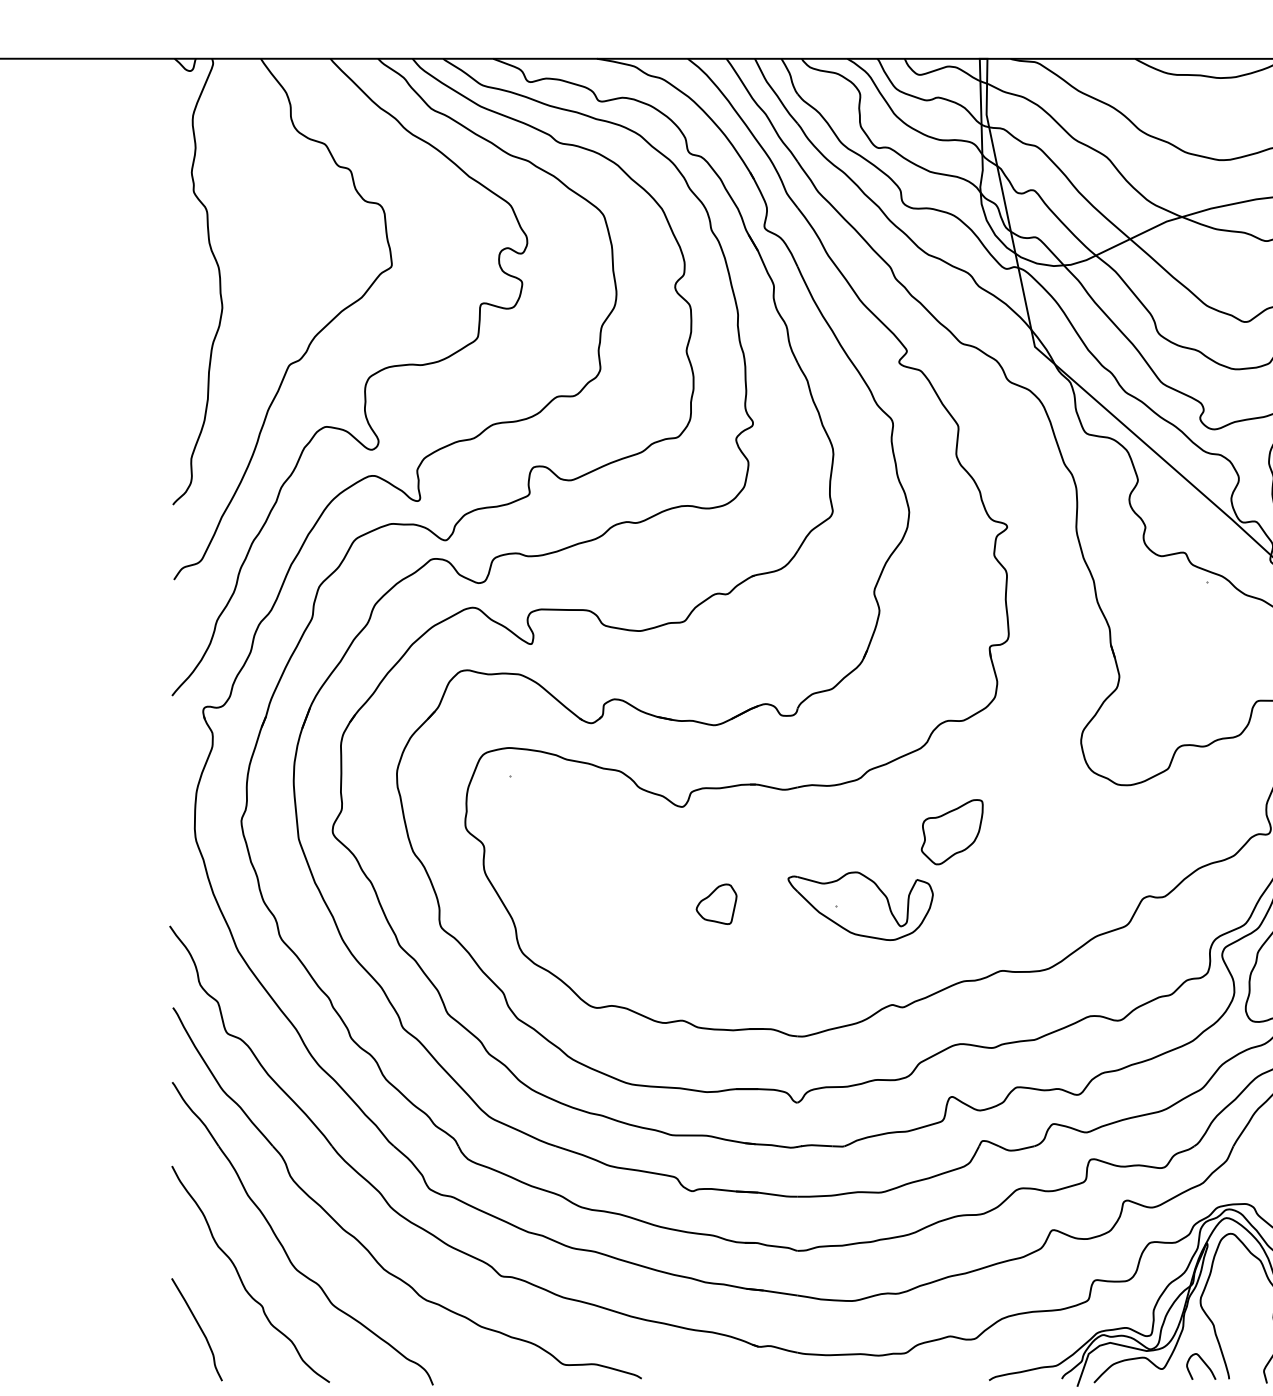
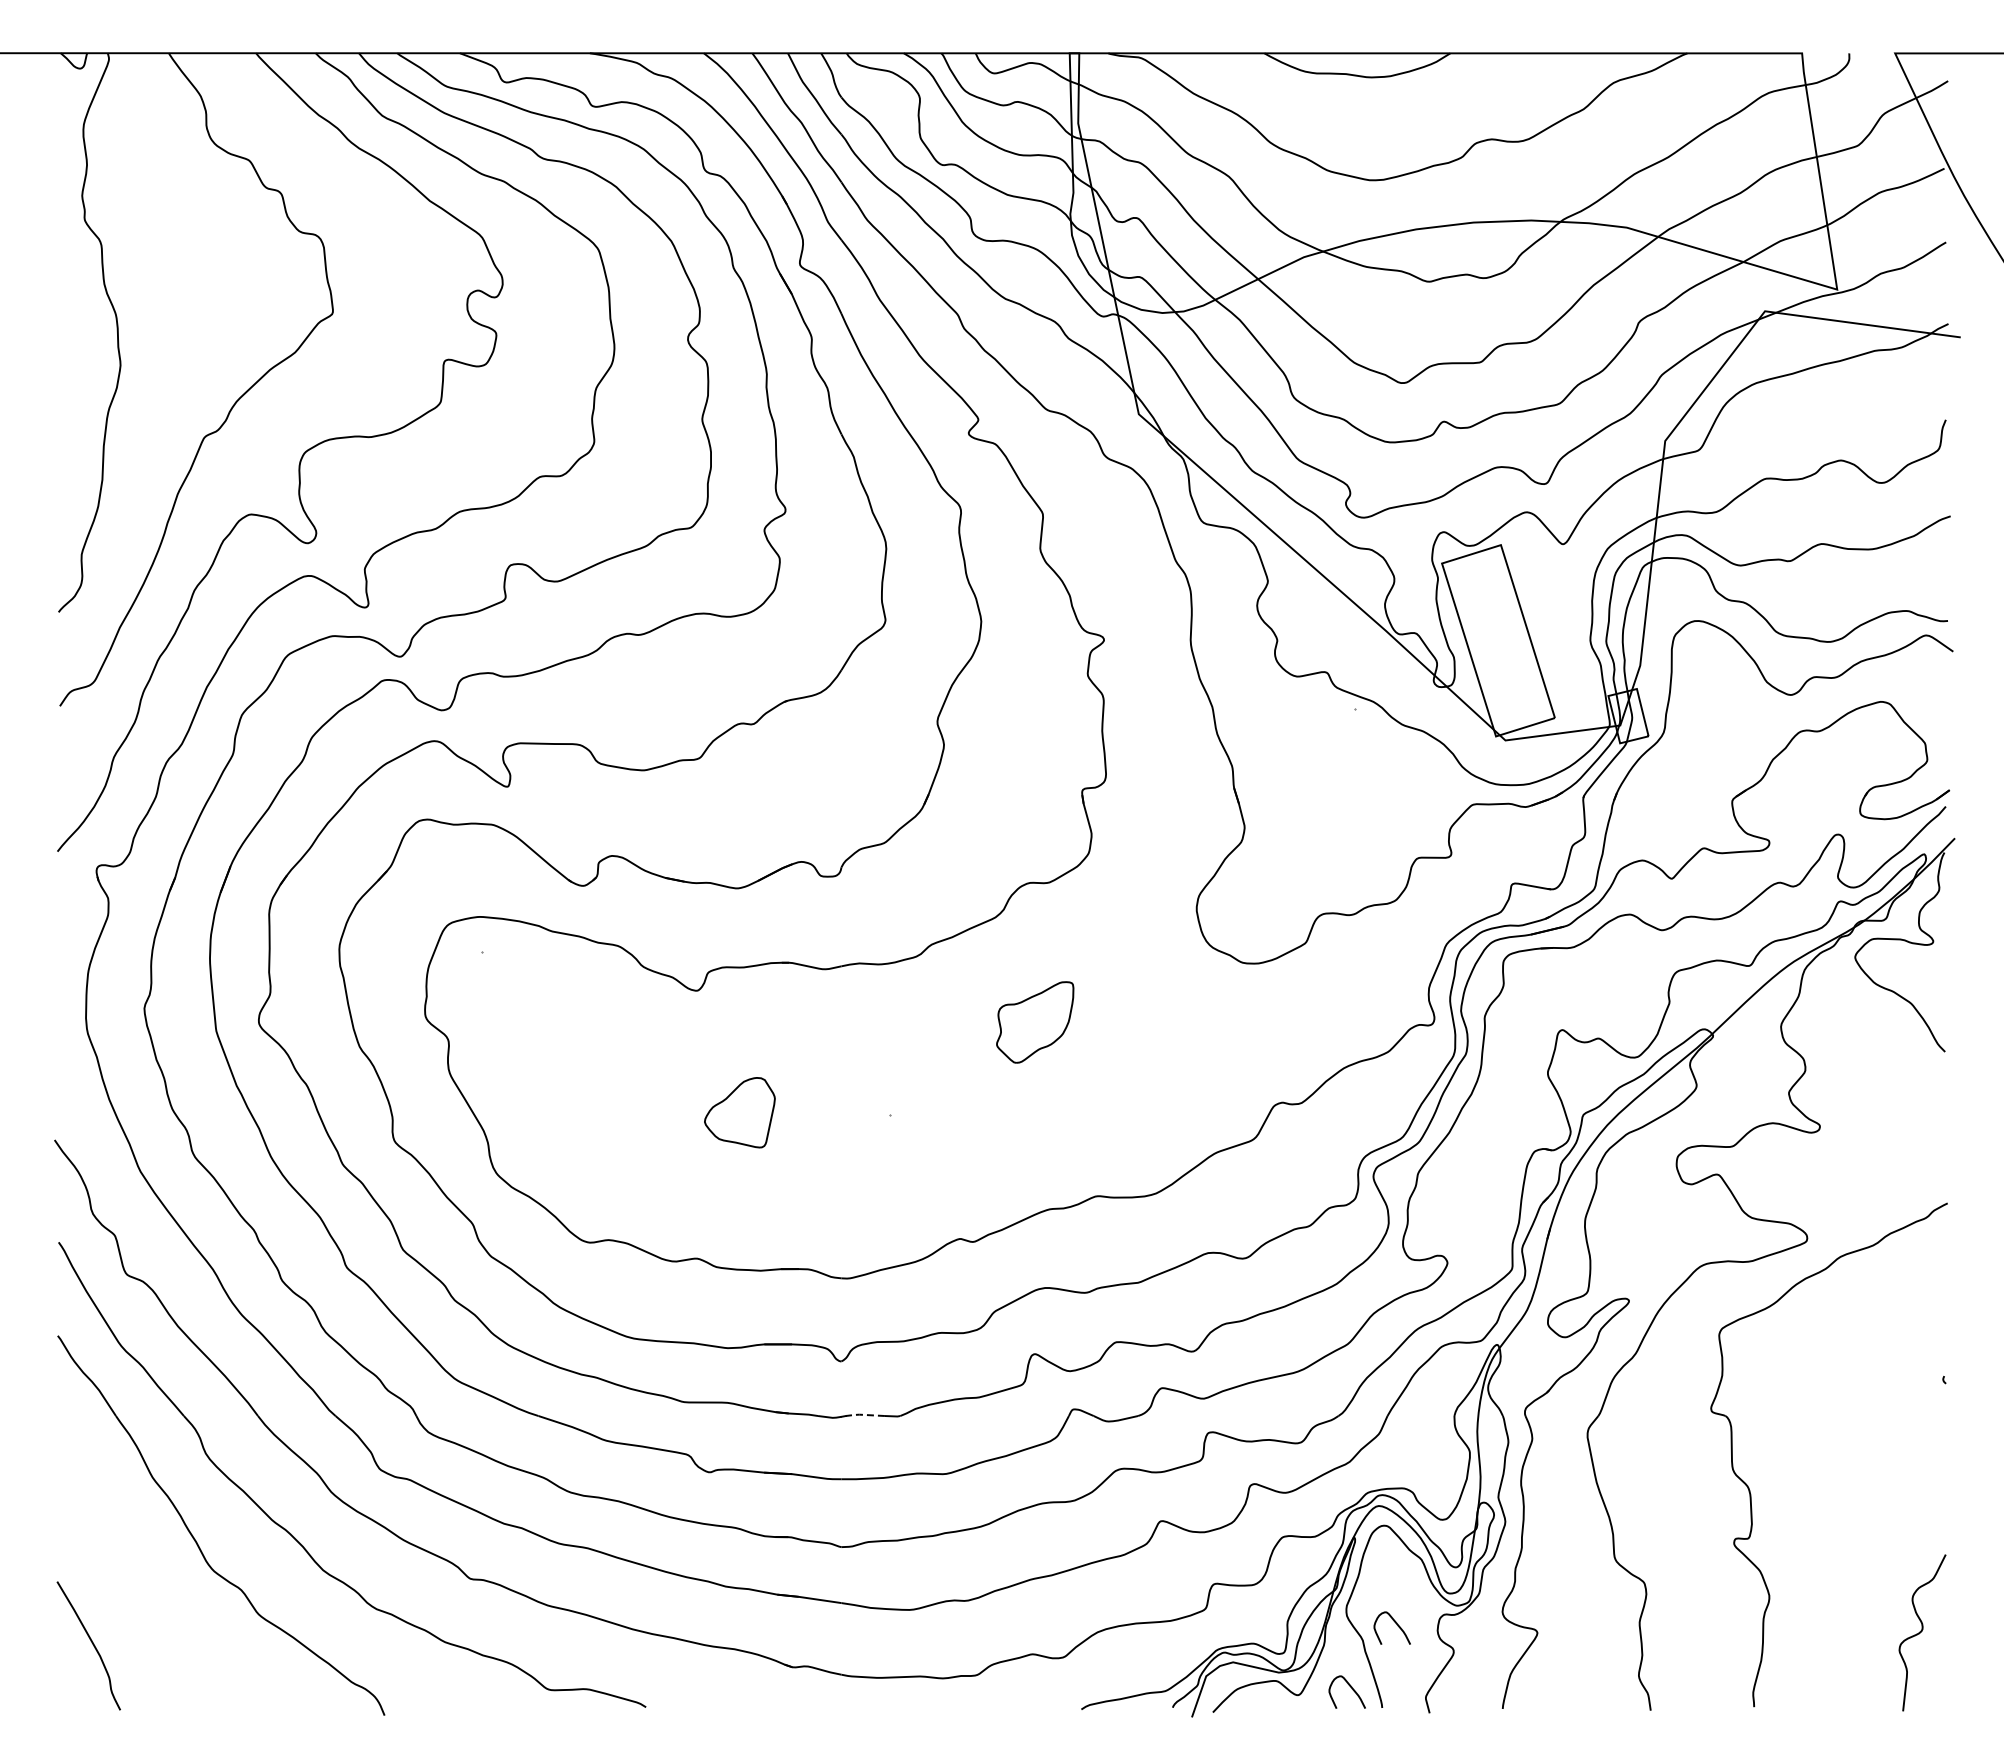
part: (716, 904) -> (739, 1112), size x1.4
part: (860, 906) -> (920, 1115), removed
line: (815, 1145) -> (863, 1414), solid -> dashed
curve: (240, 1276) -> (143, 1579), removed
curve: (1239, 1311) -> (1395, 1623), added

